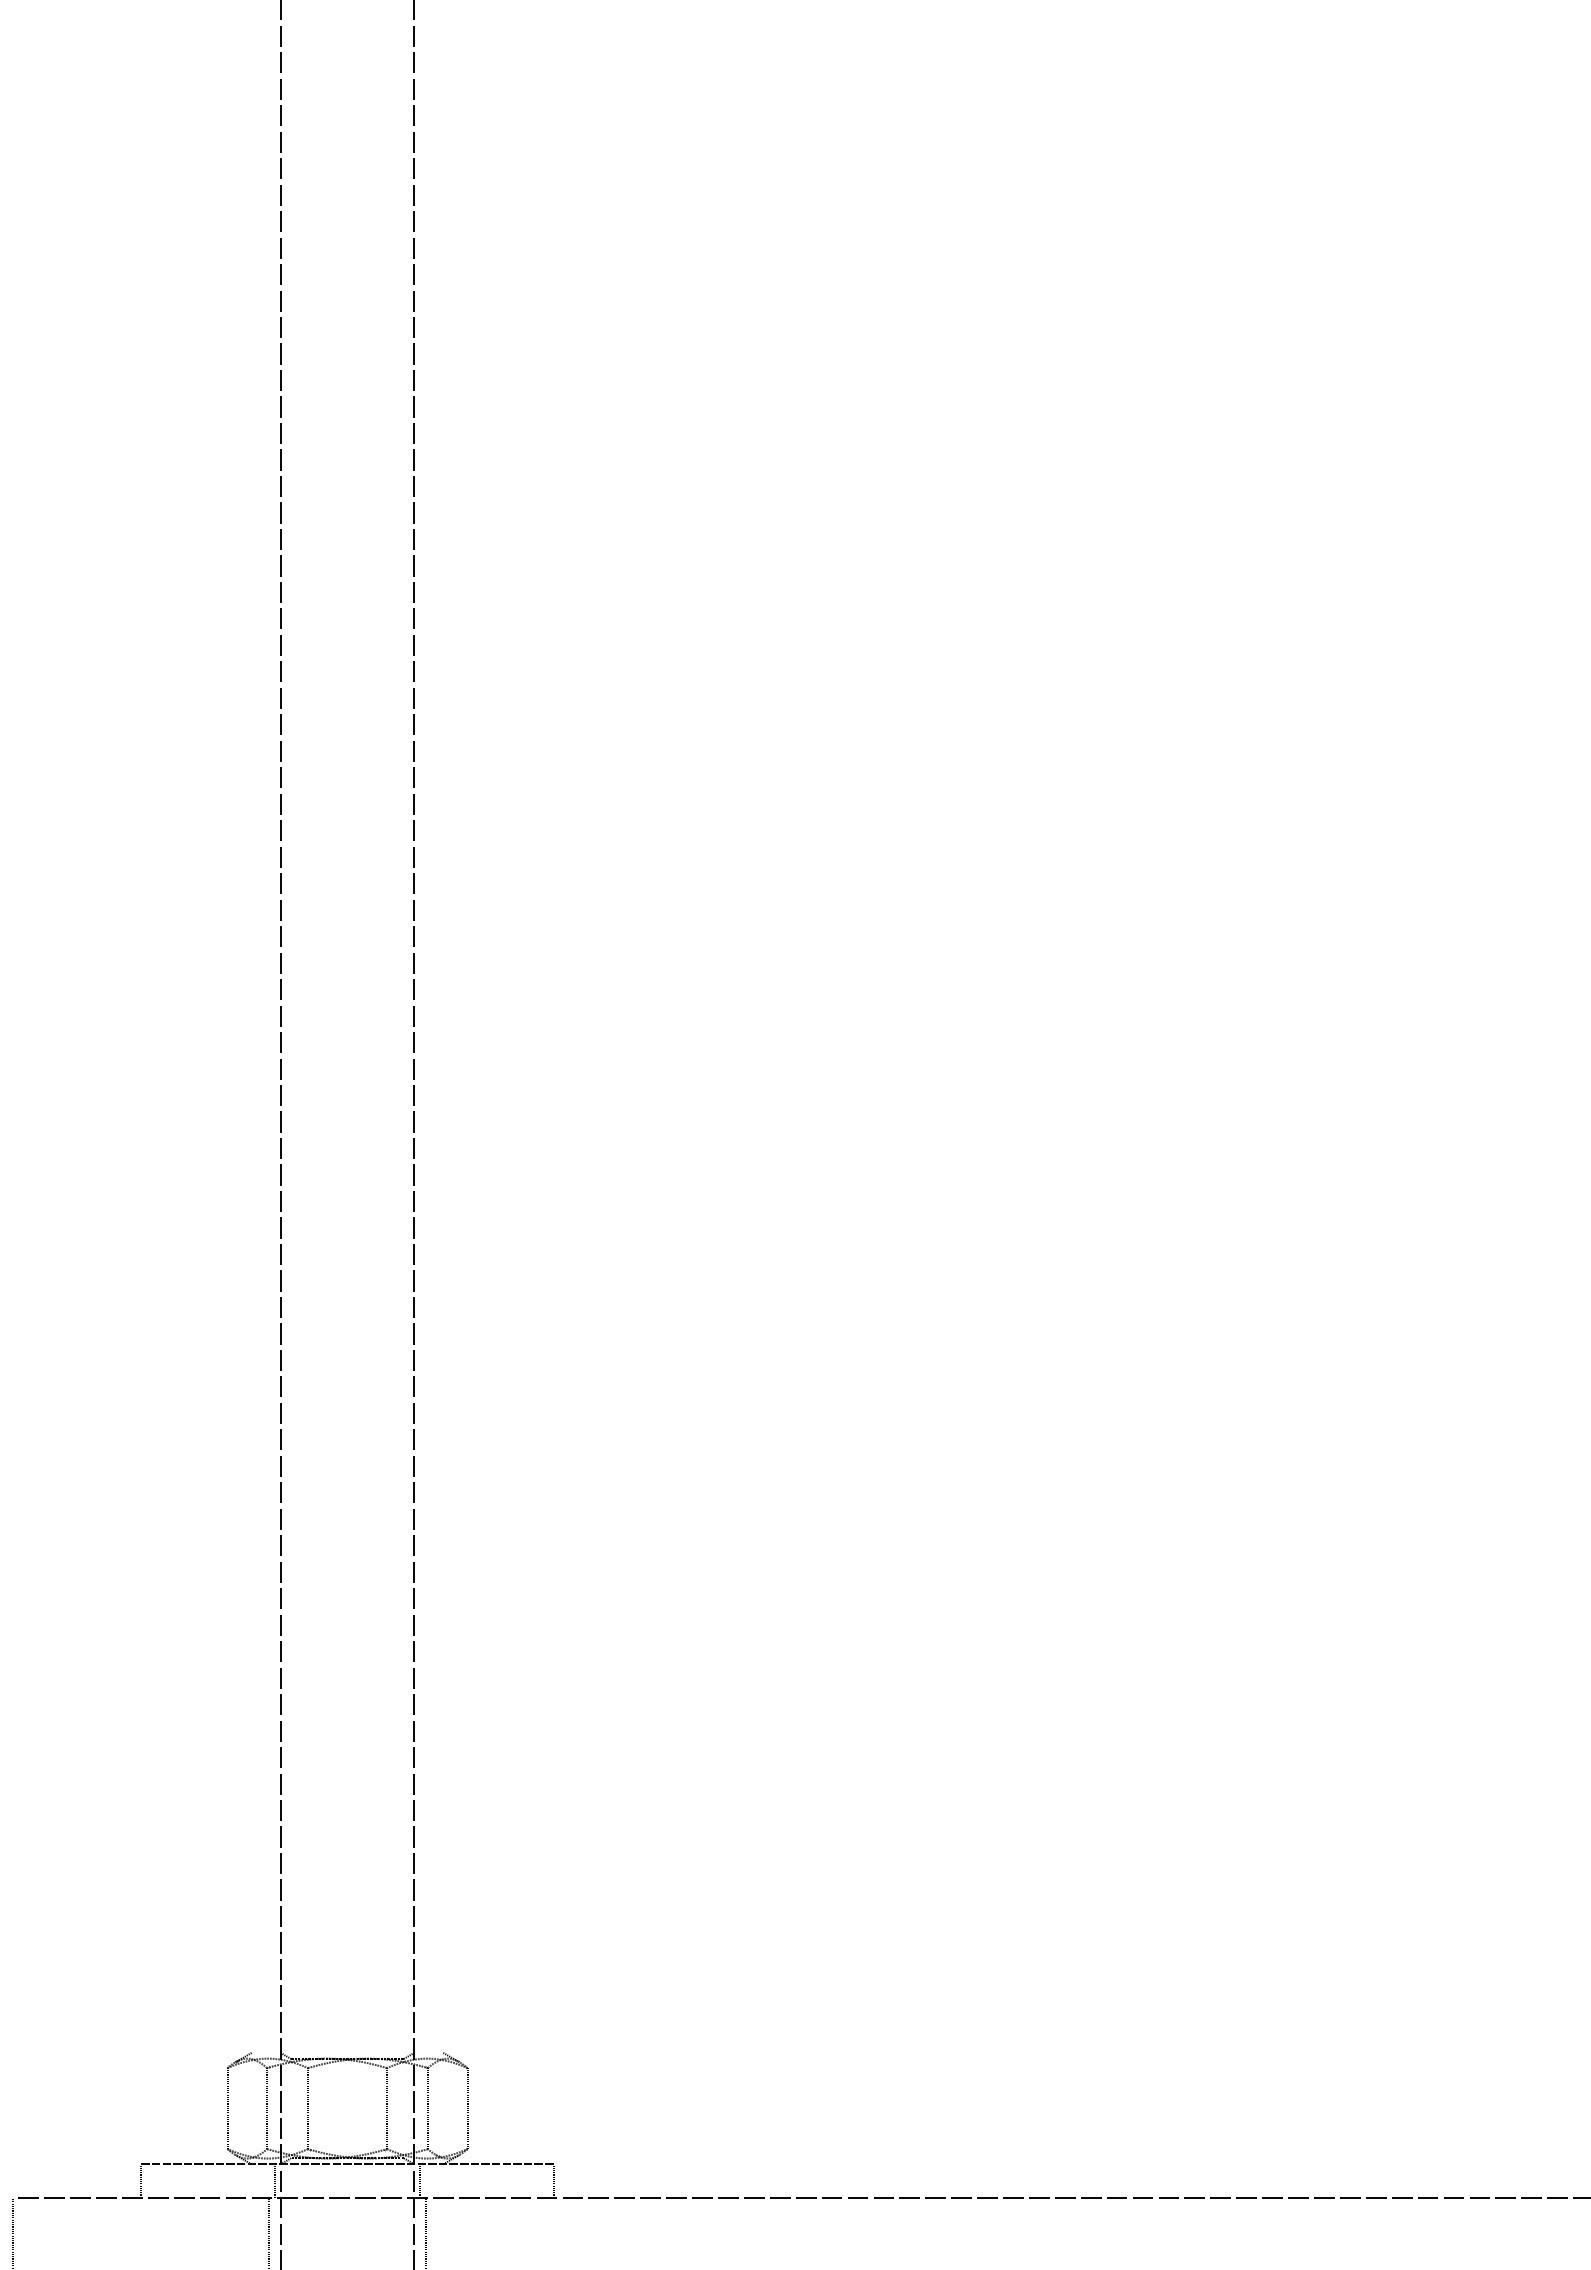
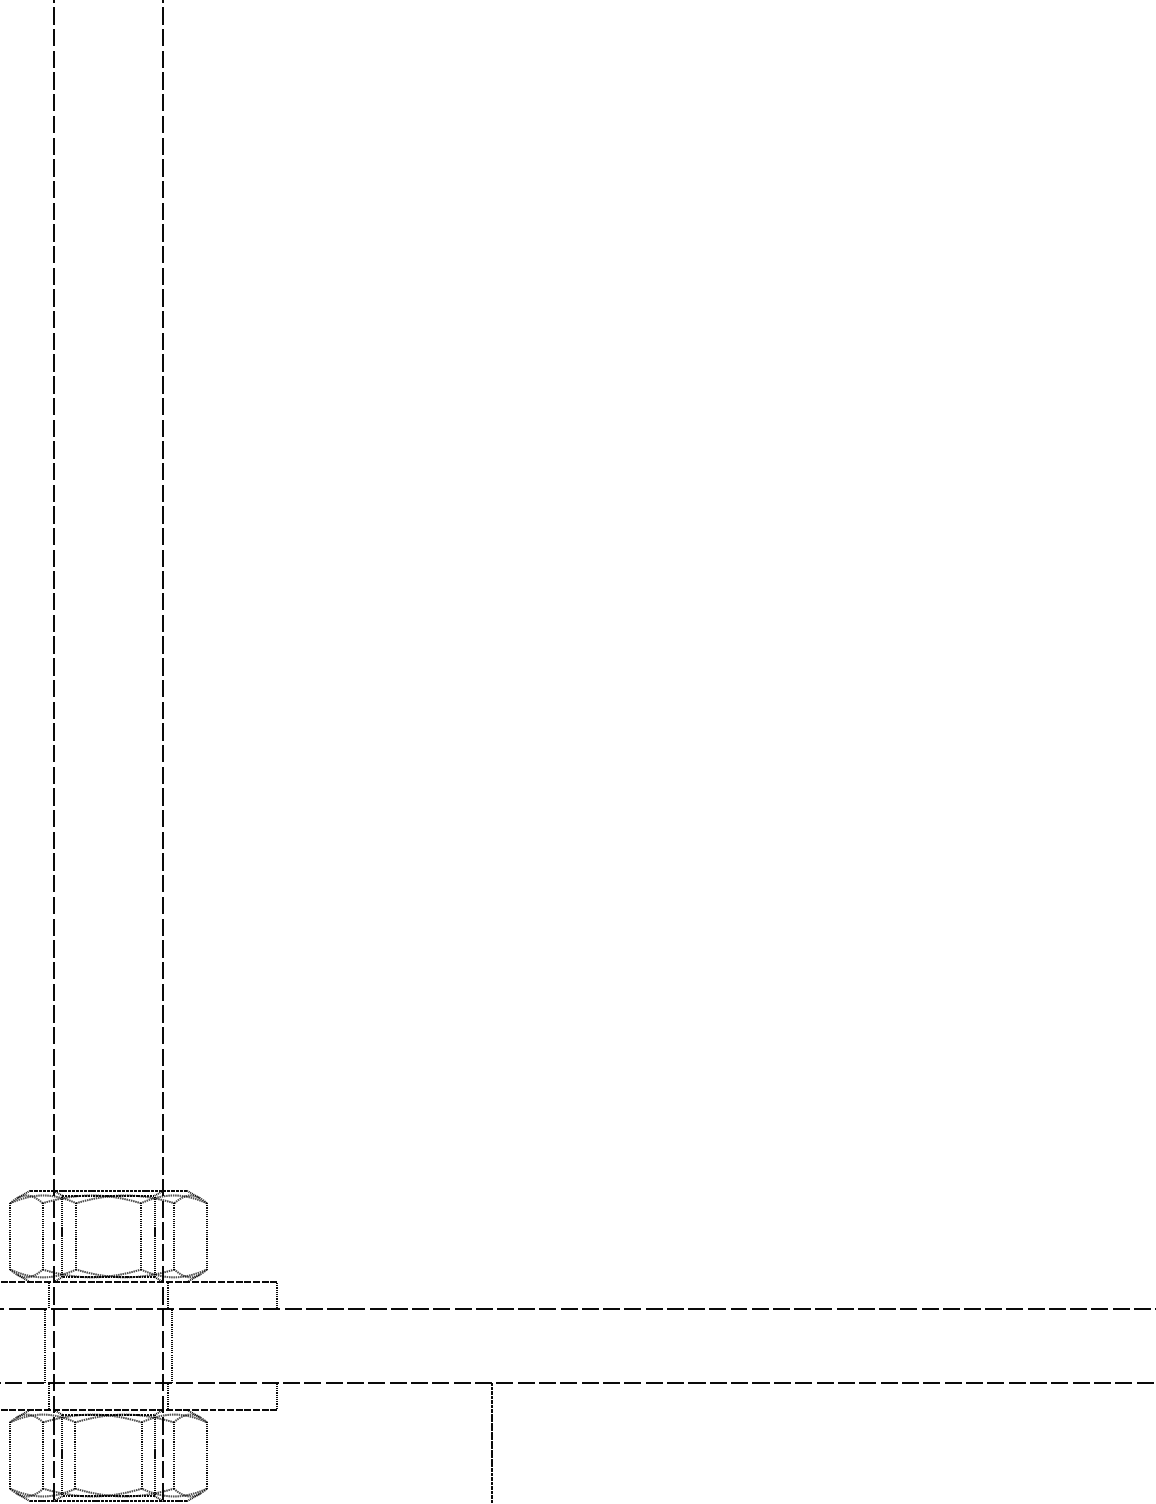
line: (347, 2052) -> (108, 1190), added
line: (291, 2108) -> (62, 1236), added
line: (403, 2108) -> (154, 1236), added

